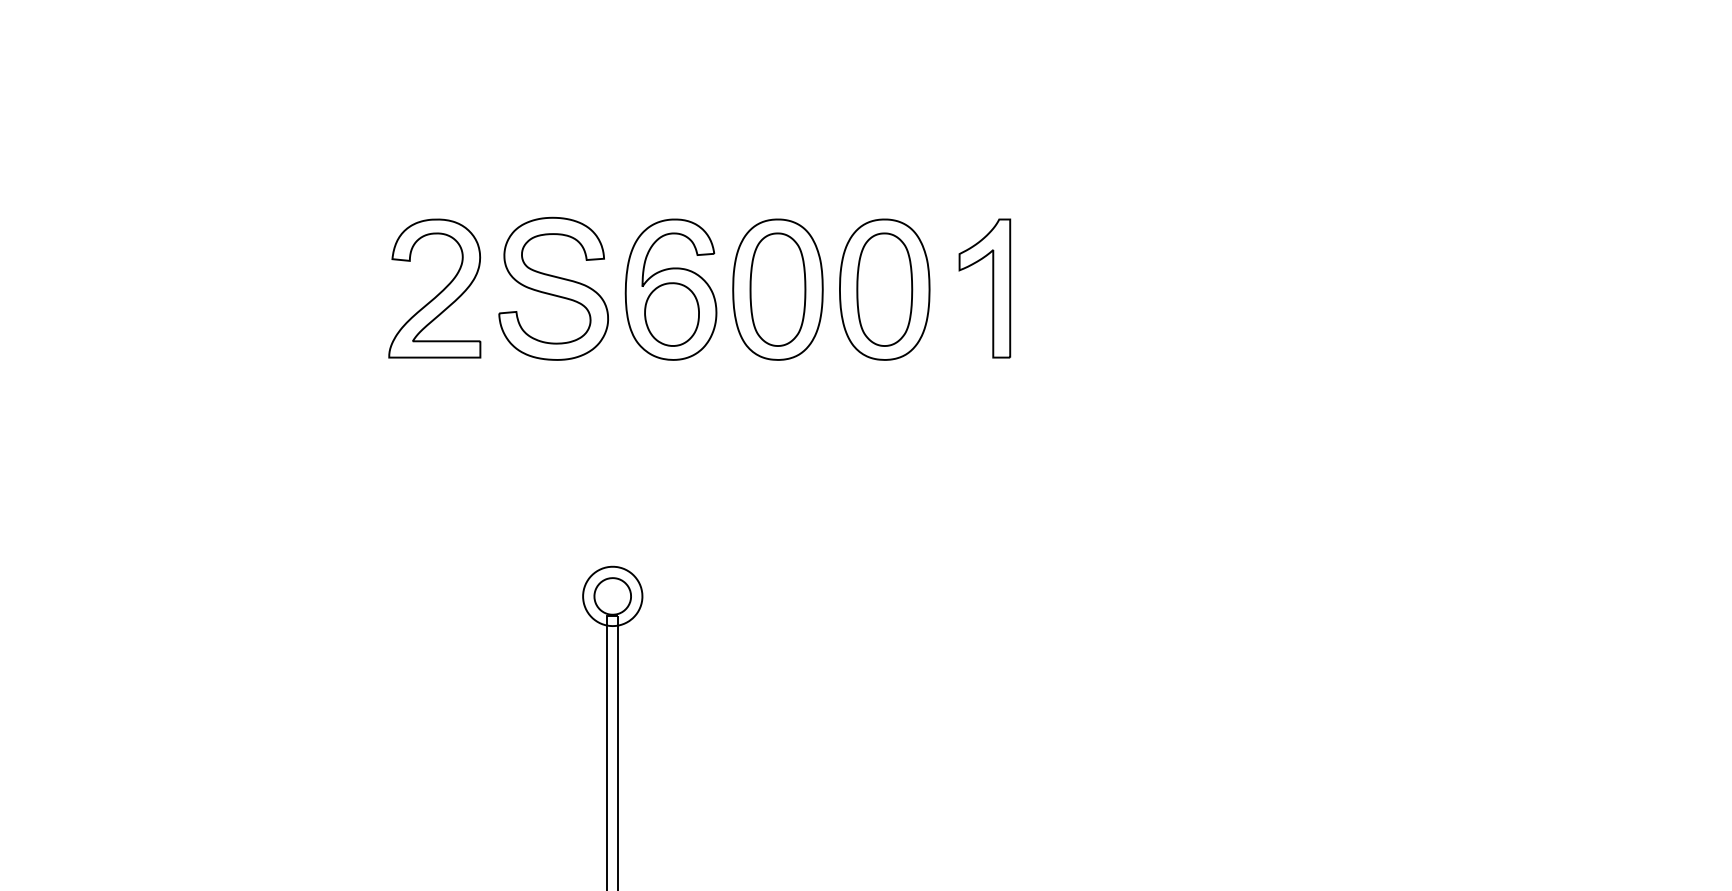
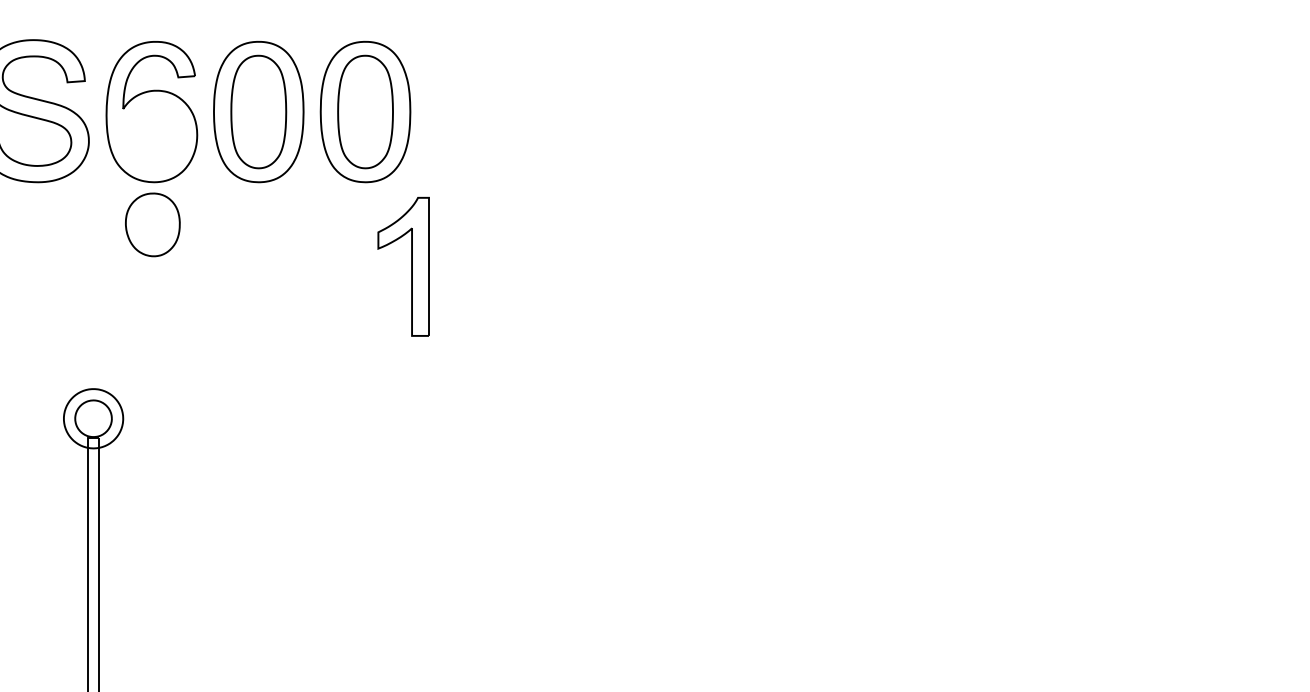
part: (992, 288) -> (411, 266), moved
part: (671, 314) -> (152, 224), moved

